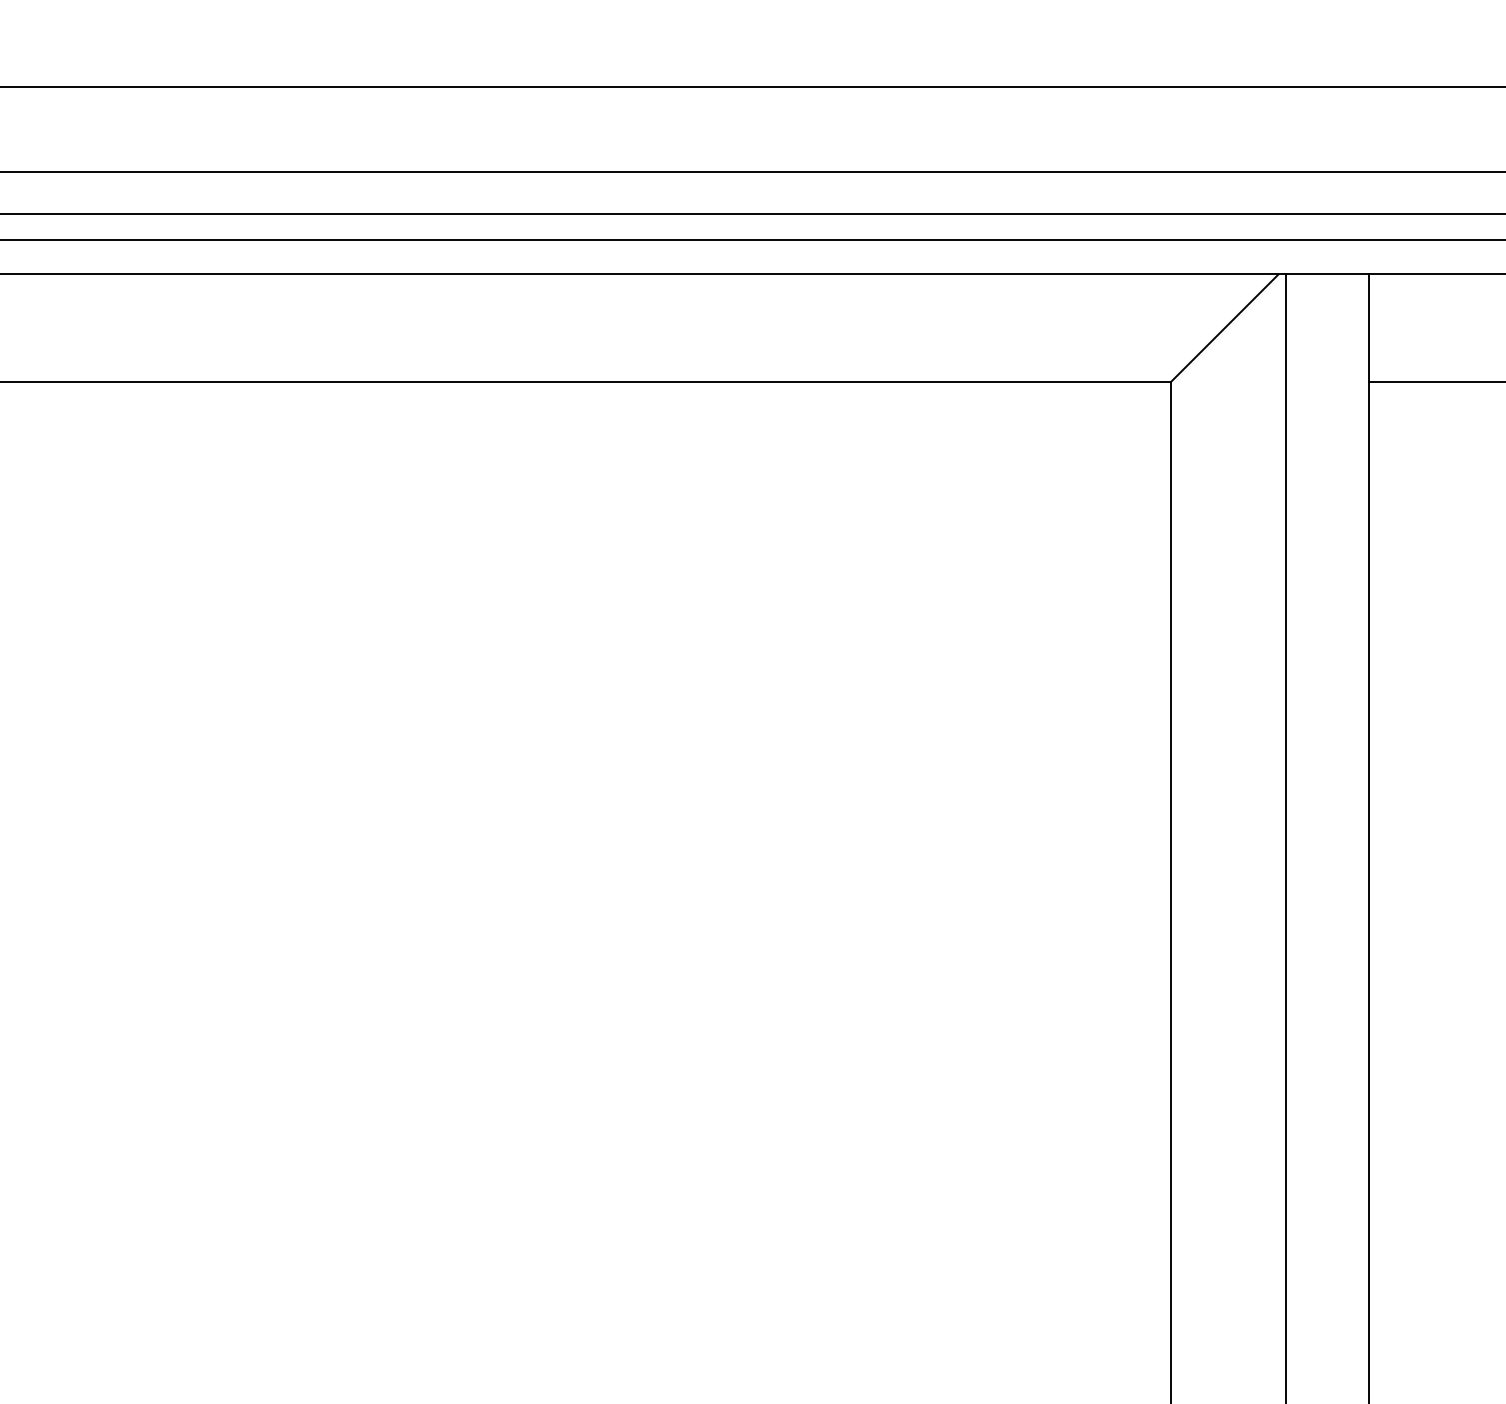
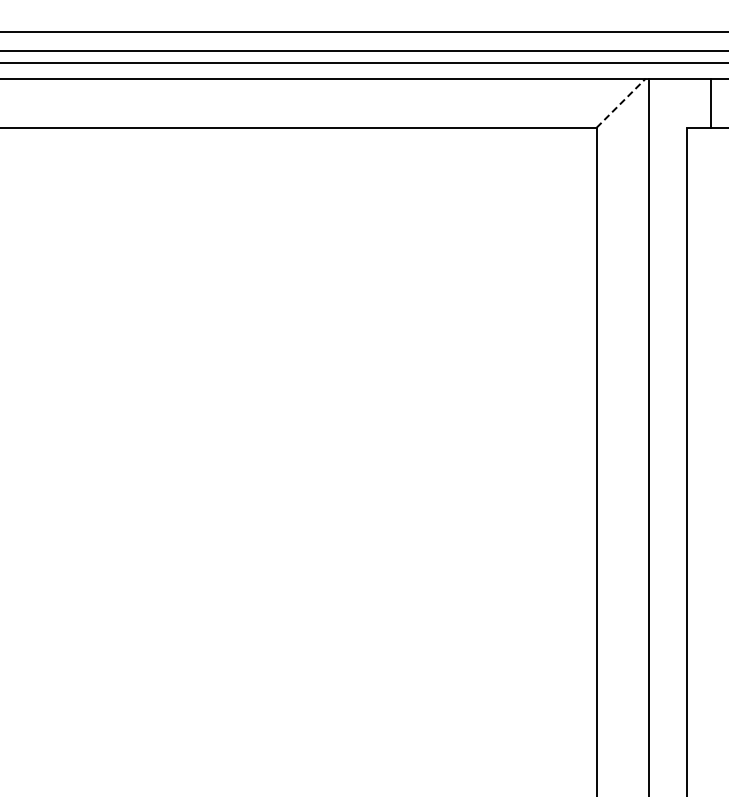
line: (1369, 326) -> (711, 102), moved
line: (1225, 328) -> (621, 103), solid -> dashed

